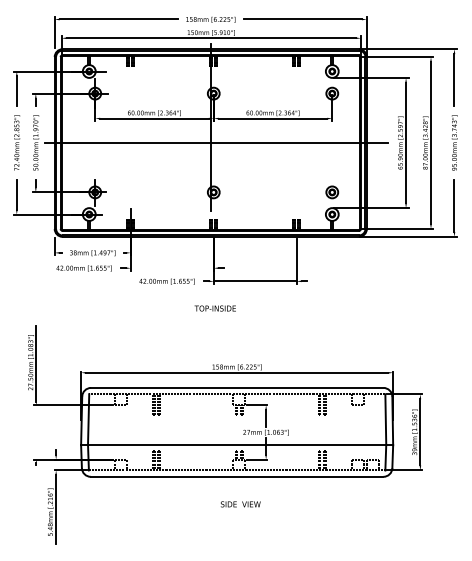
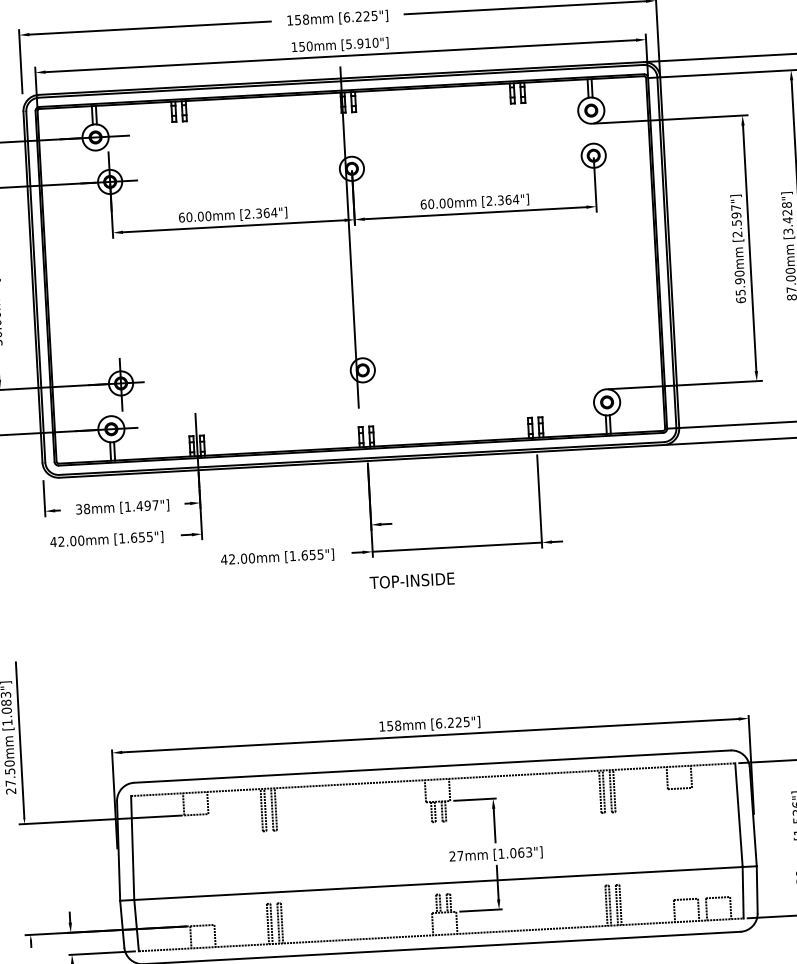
line: (216, 143) -> (363, 270), removed
part: (332, 192) -> (605, 357), removed
text: (214, 308) -> (410, 580), moved

